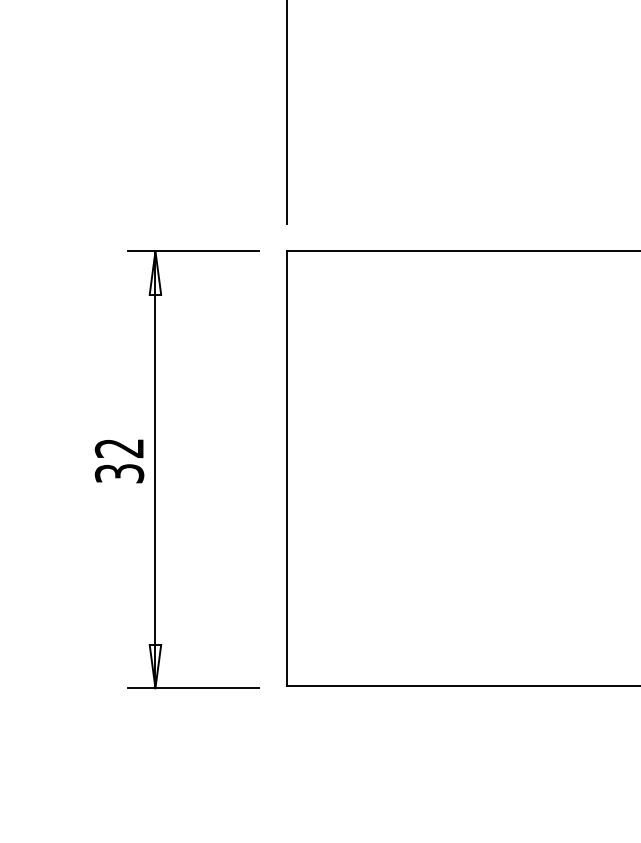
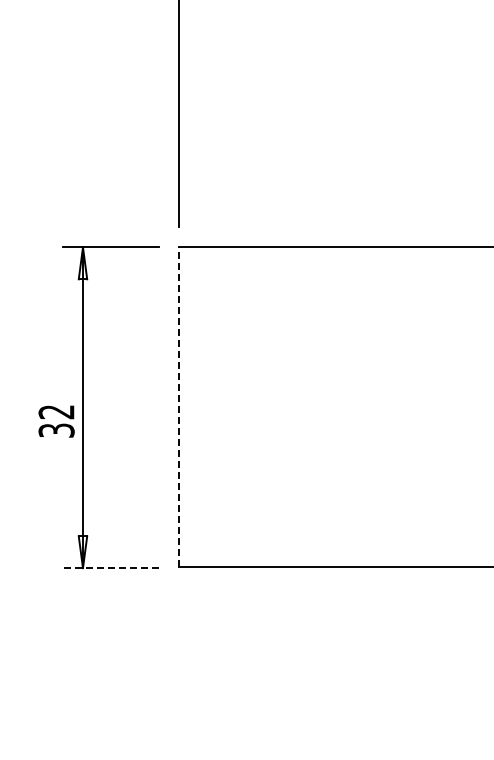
text: (119, 461) -> (56, 421), moved
line: (286, 469) -> (179, 407), solid -> dashed
line: (192, 688) -> (110, 568), solid -> dashed

